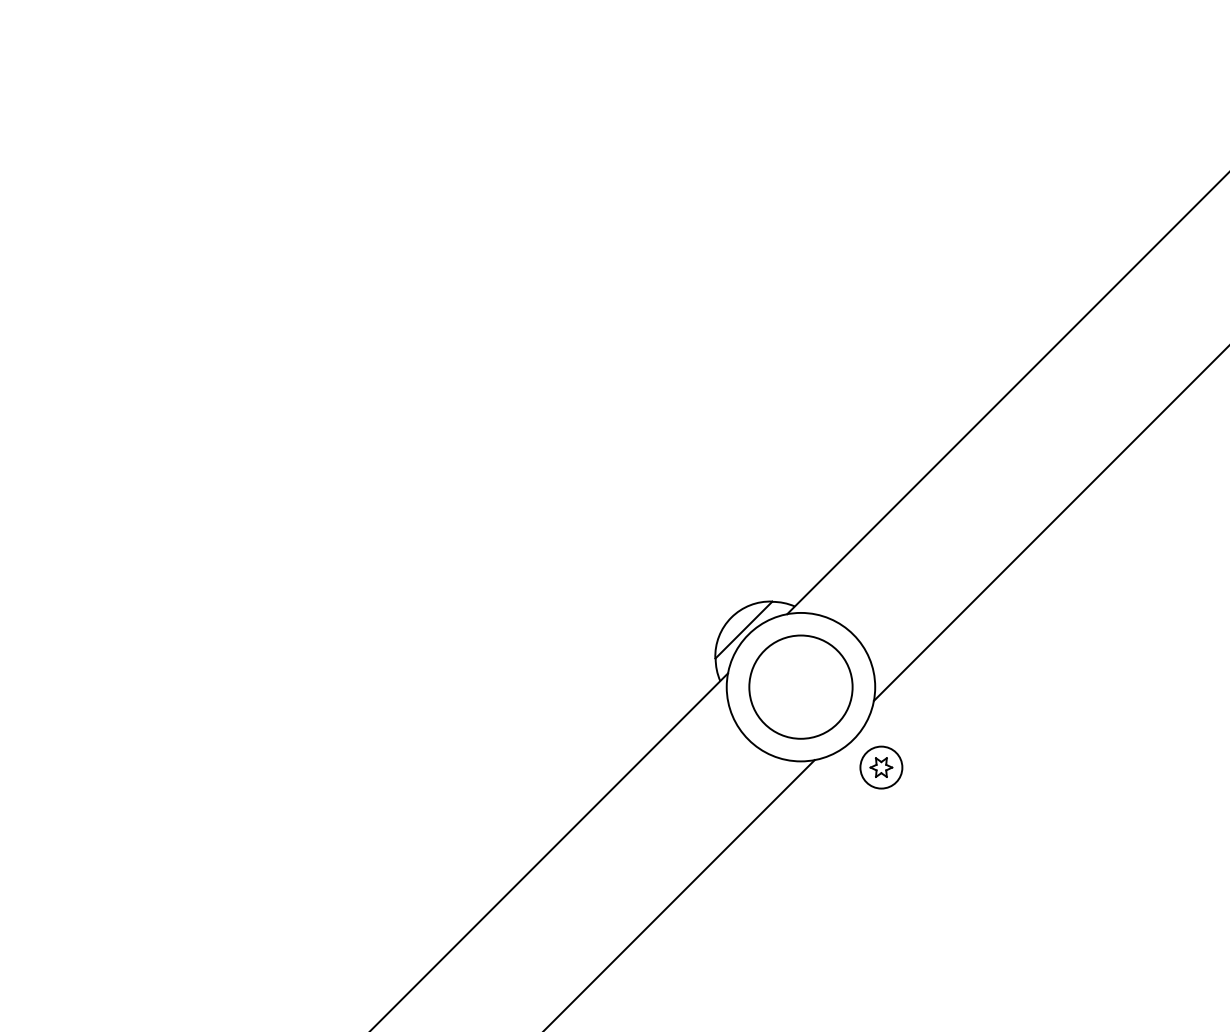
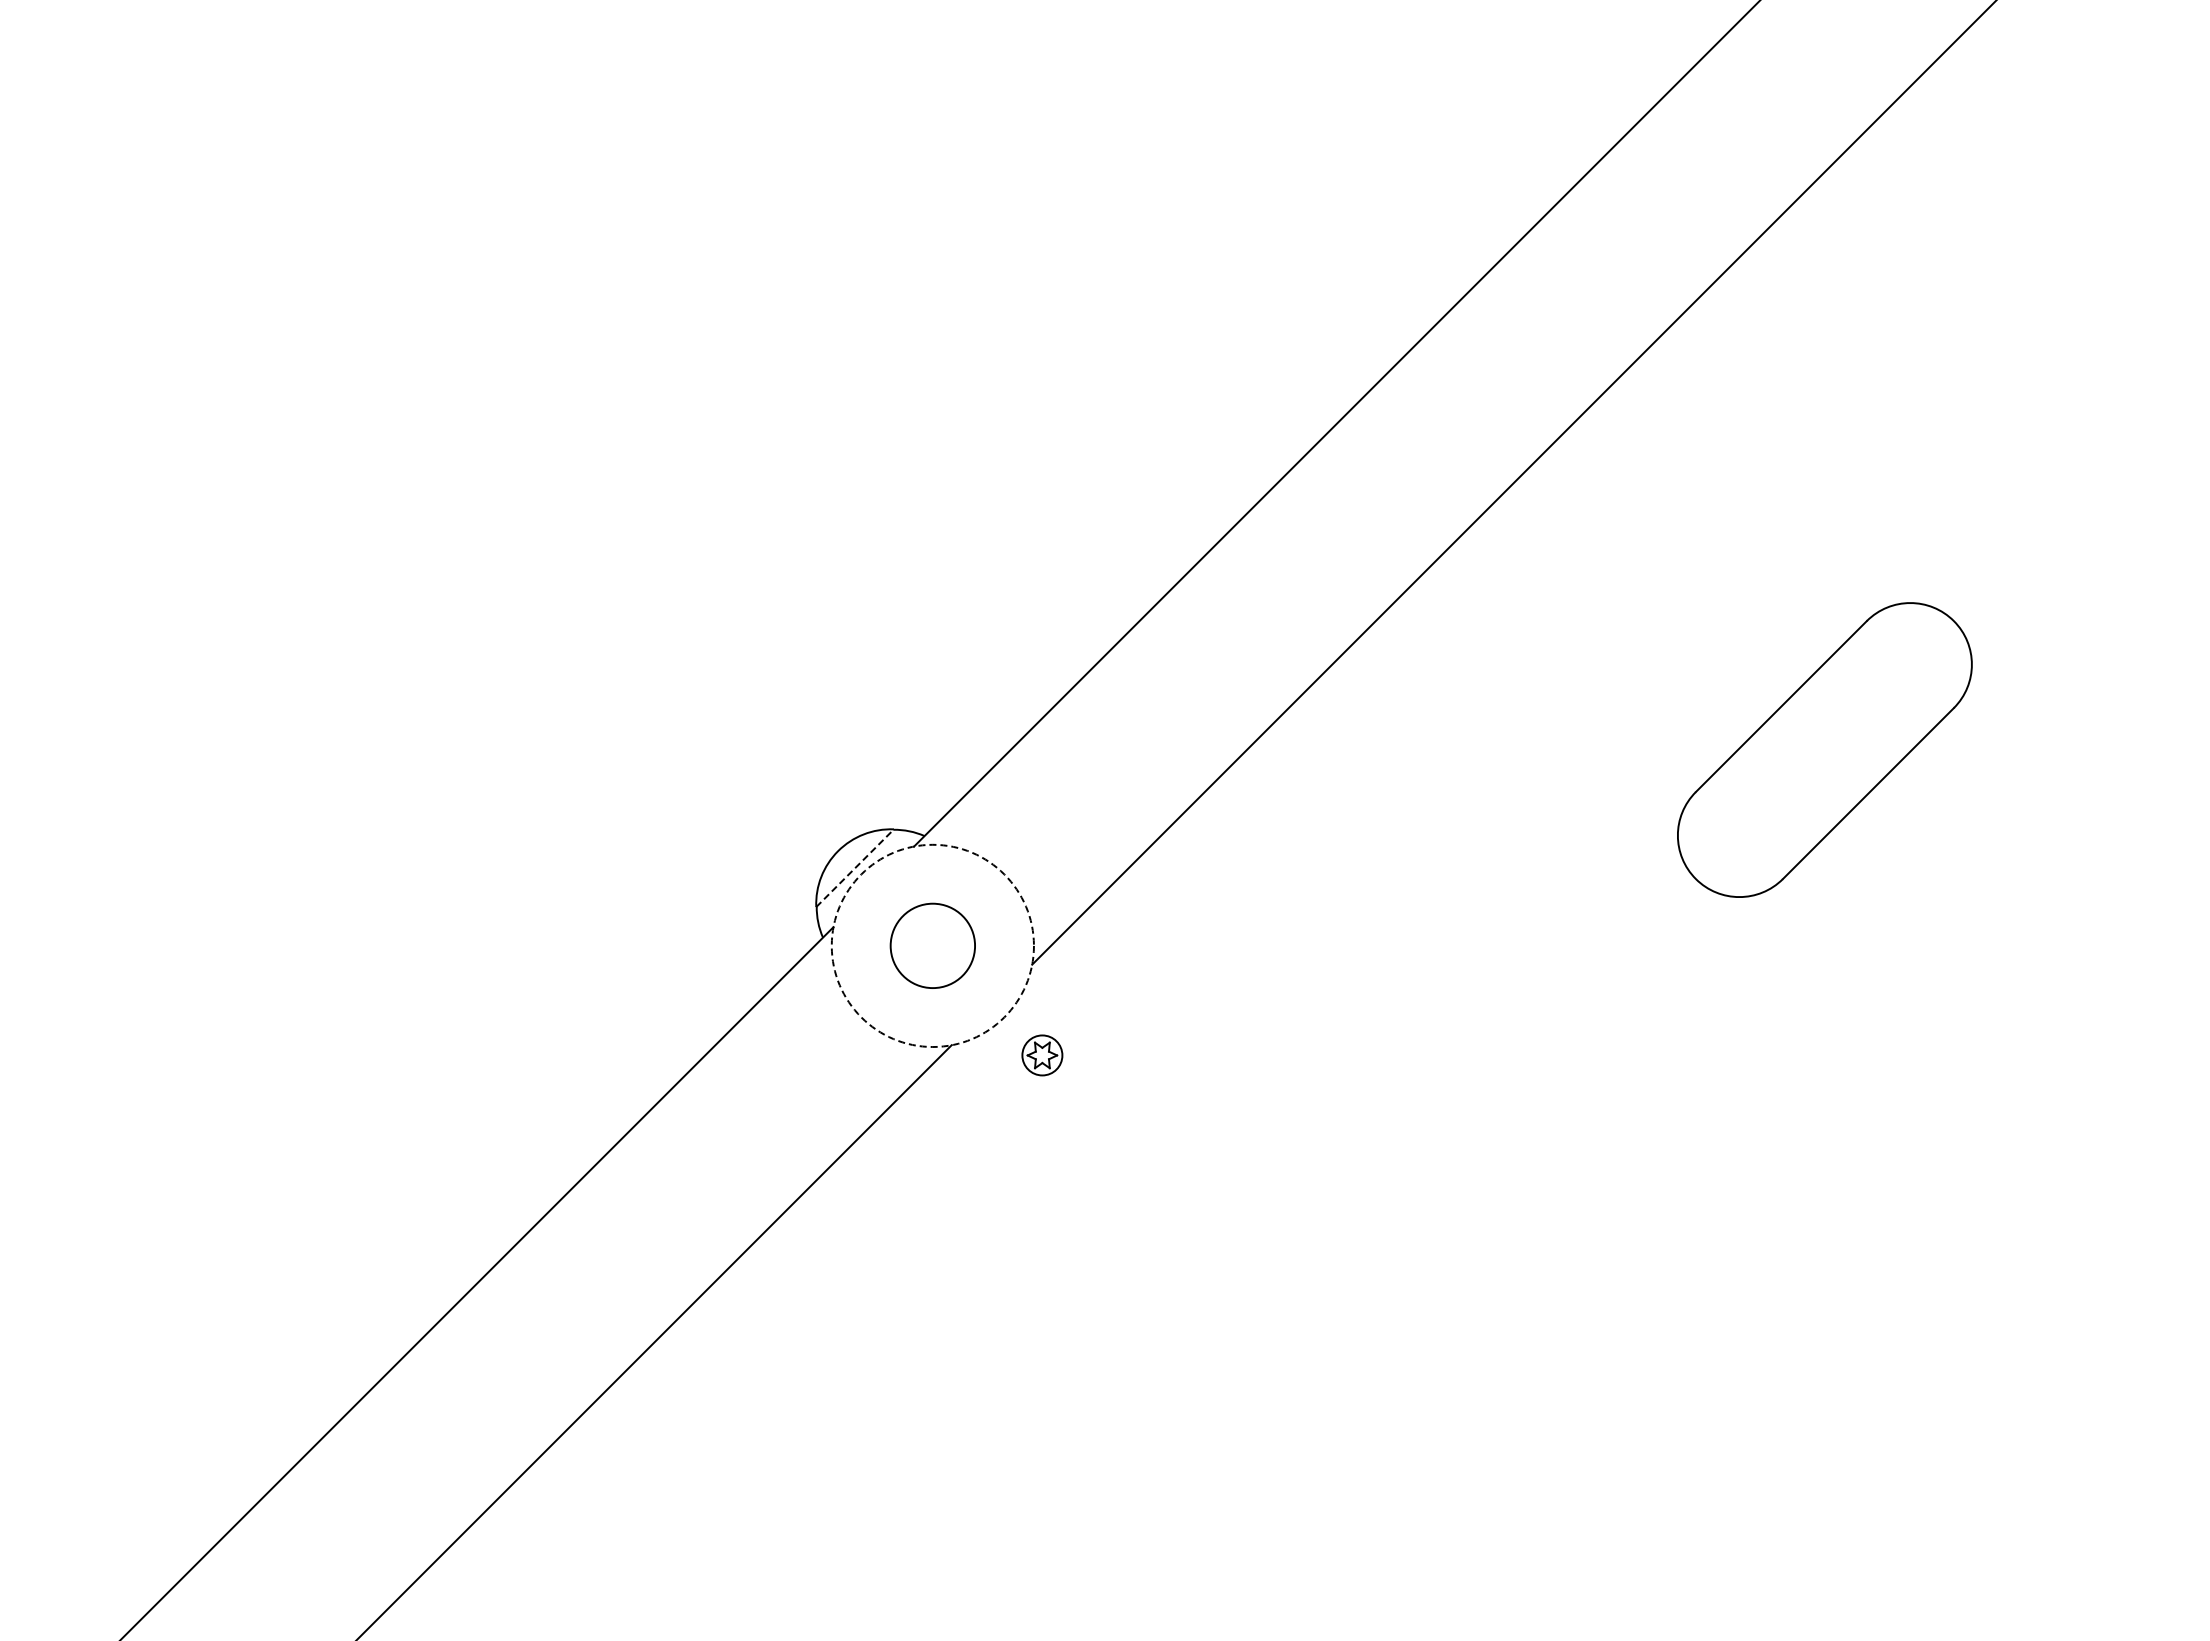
line: (744, 630) -> (855, 868), solid -> dashed
circle: (800, 686) -> (932, 945), size x0.6
circle: (800, 686) -> (932, 945), solid -> dashed
circle: (880, 767) -> (1041, 1055), size x0.7

